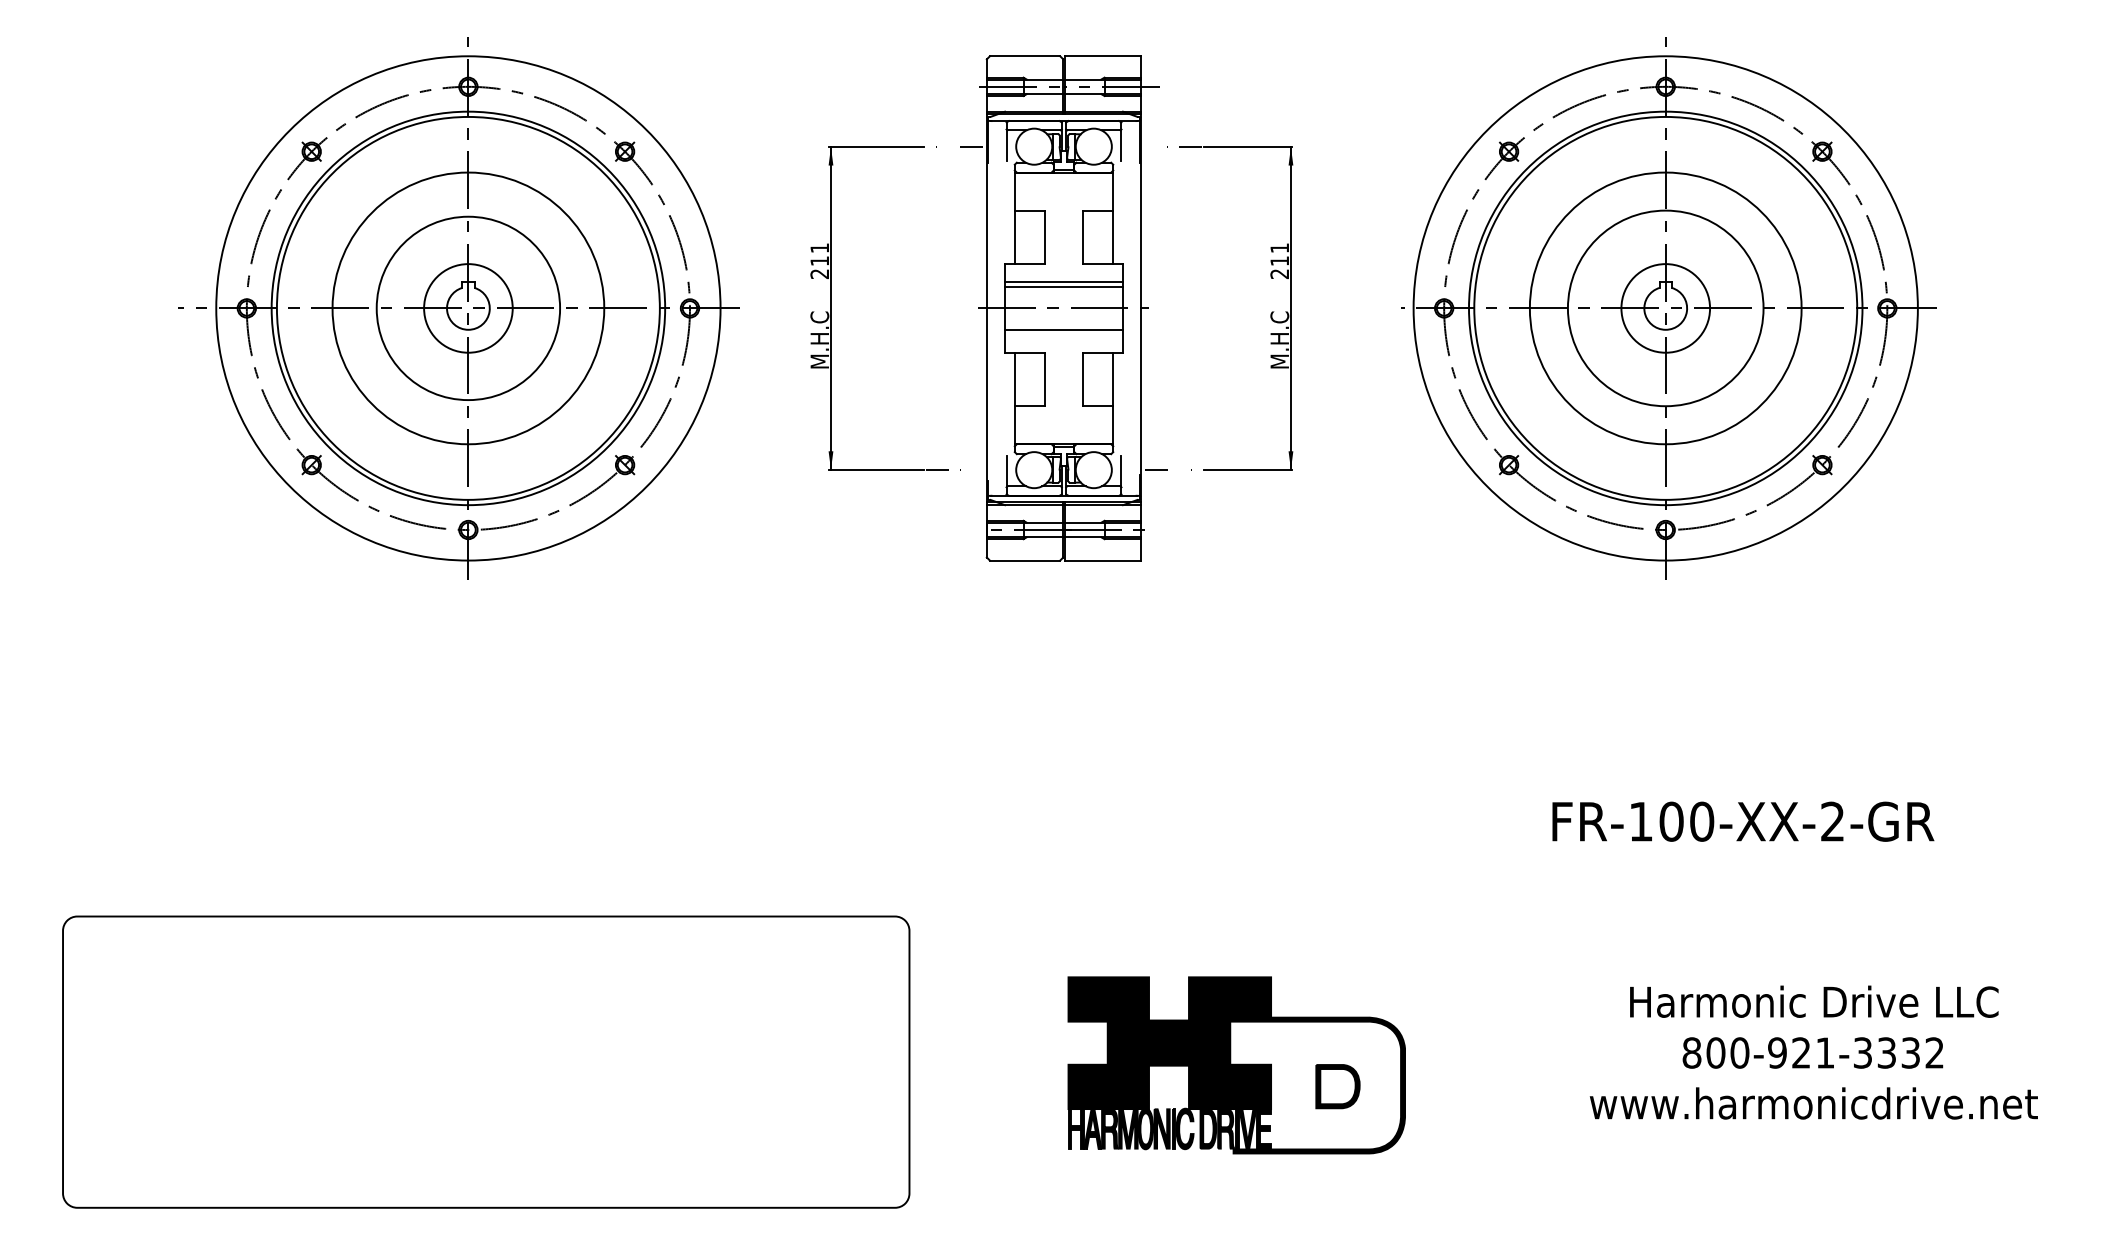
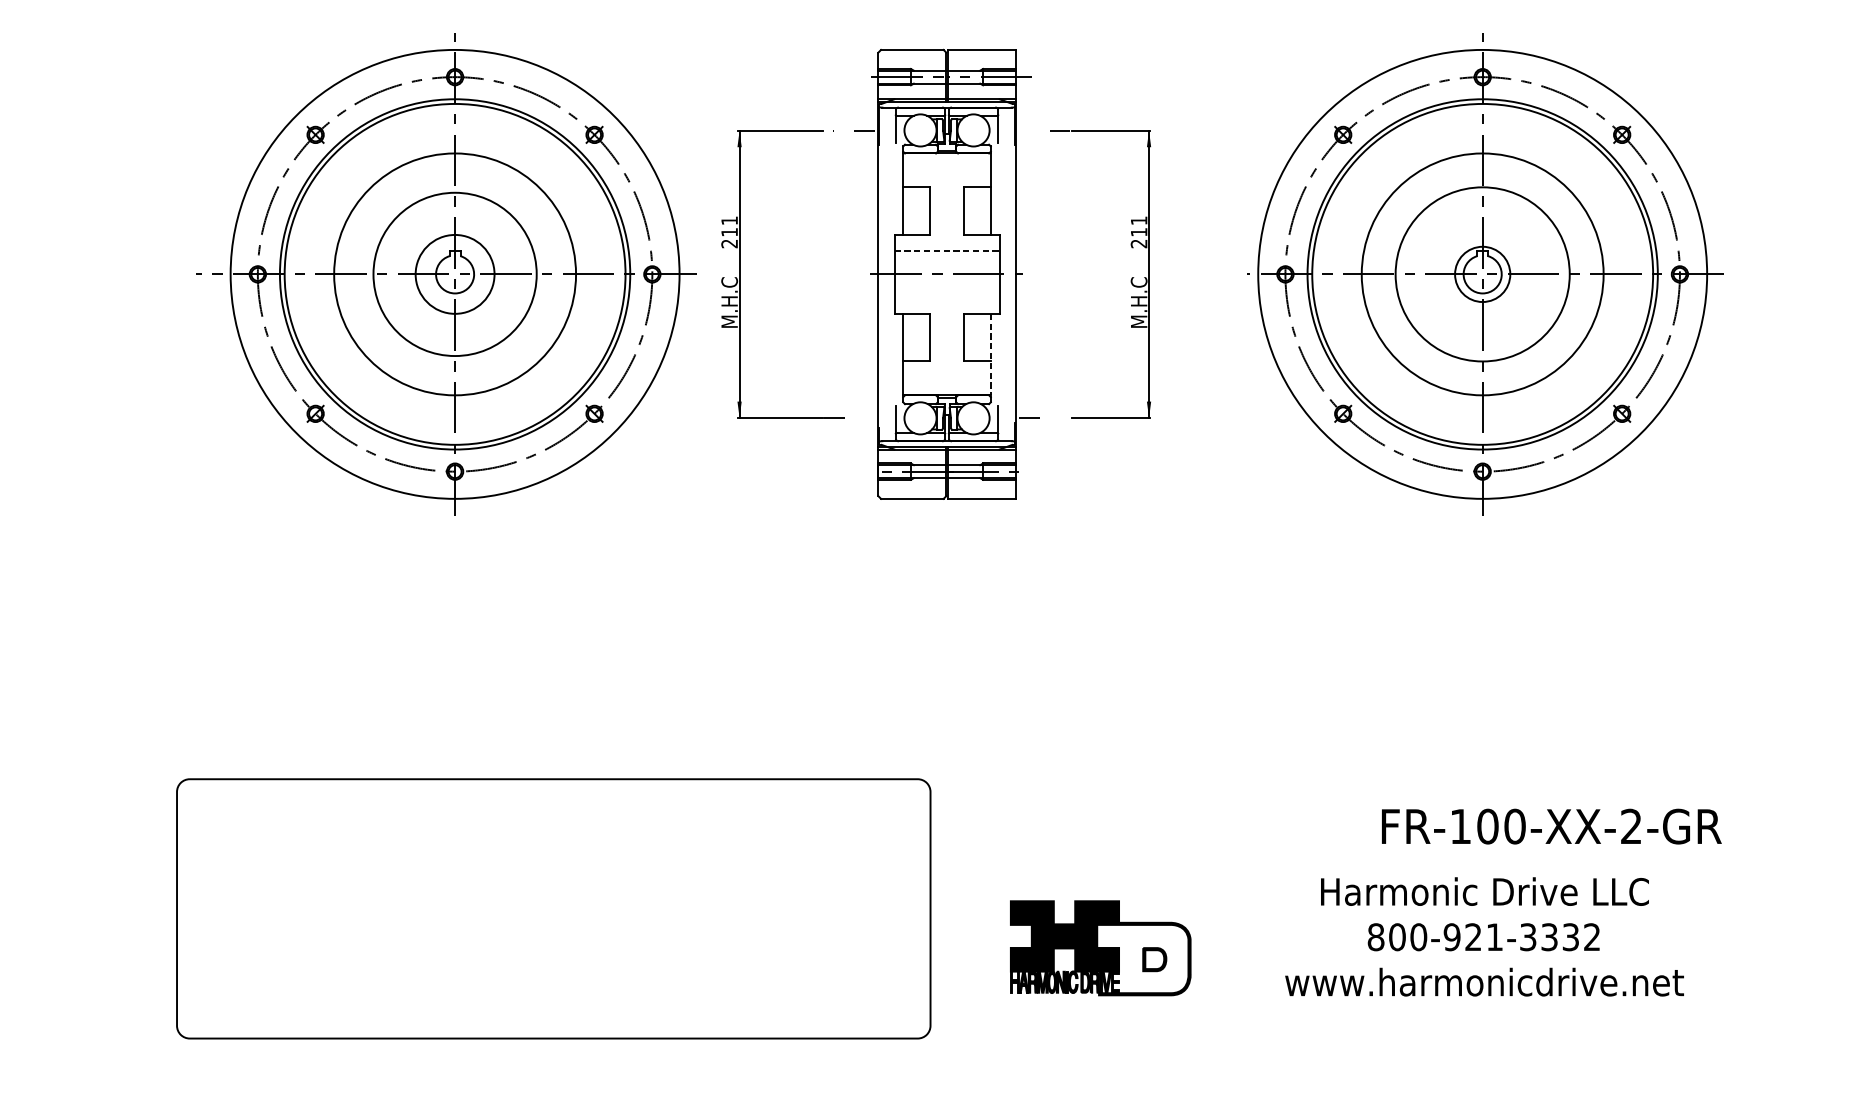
line: (1064, 281) -> (947, 250), solid -> dashed
line: (1064, 287) -> (947, 255), removed
part: (458, 308) -> (446, 274), moved
circle: (1665, 308) -> (1482, 274), size x0.7
line: (1064, 329) -> (947, 293), removed
line: (1113, 398) -> (991, 354), solid -> dashed
text: (1743, 821) -> (1551, 826), moved
text: (1813, 1052) -> (1484, 936), moved
part: (486, 1061) -> (553, 908), moved
part: (1236, 1065) -> (1100, 948), size x0.6

